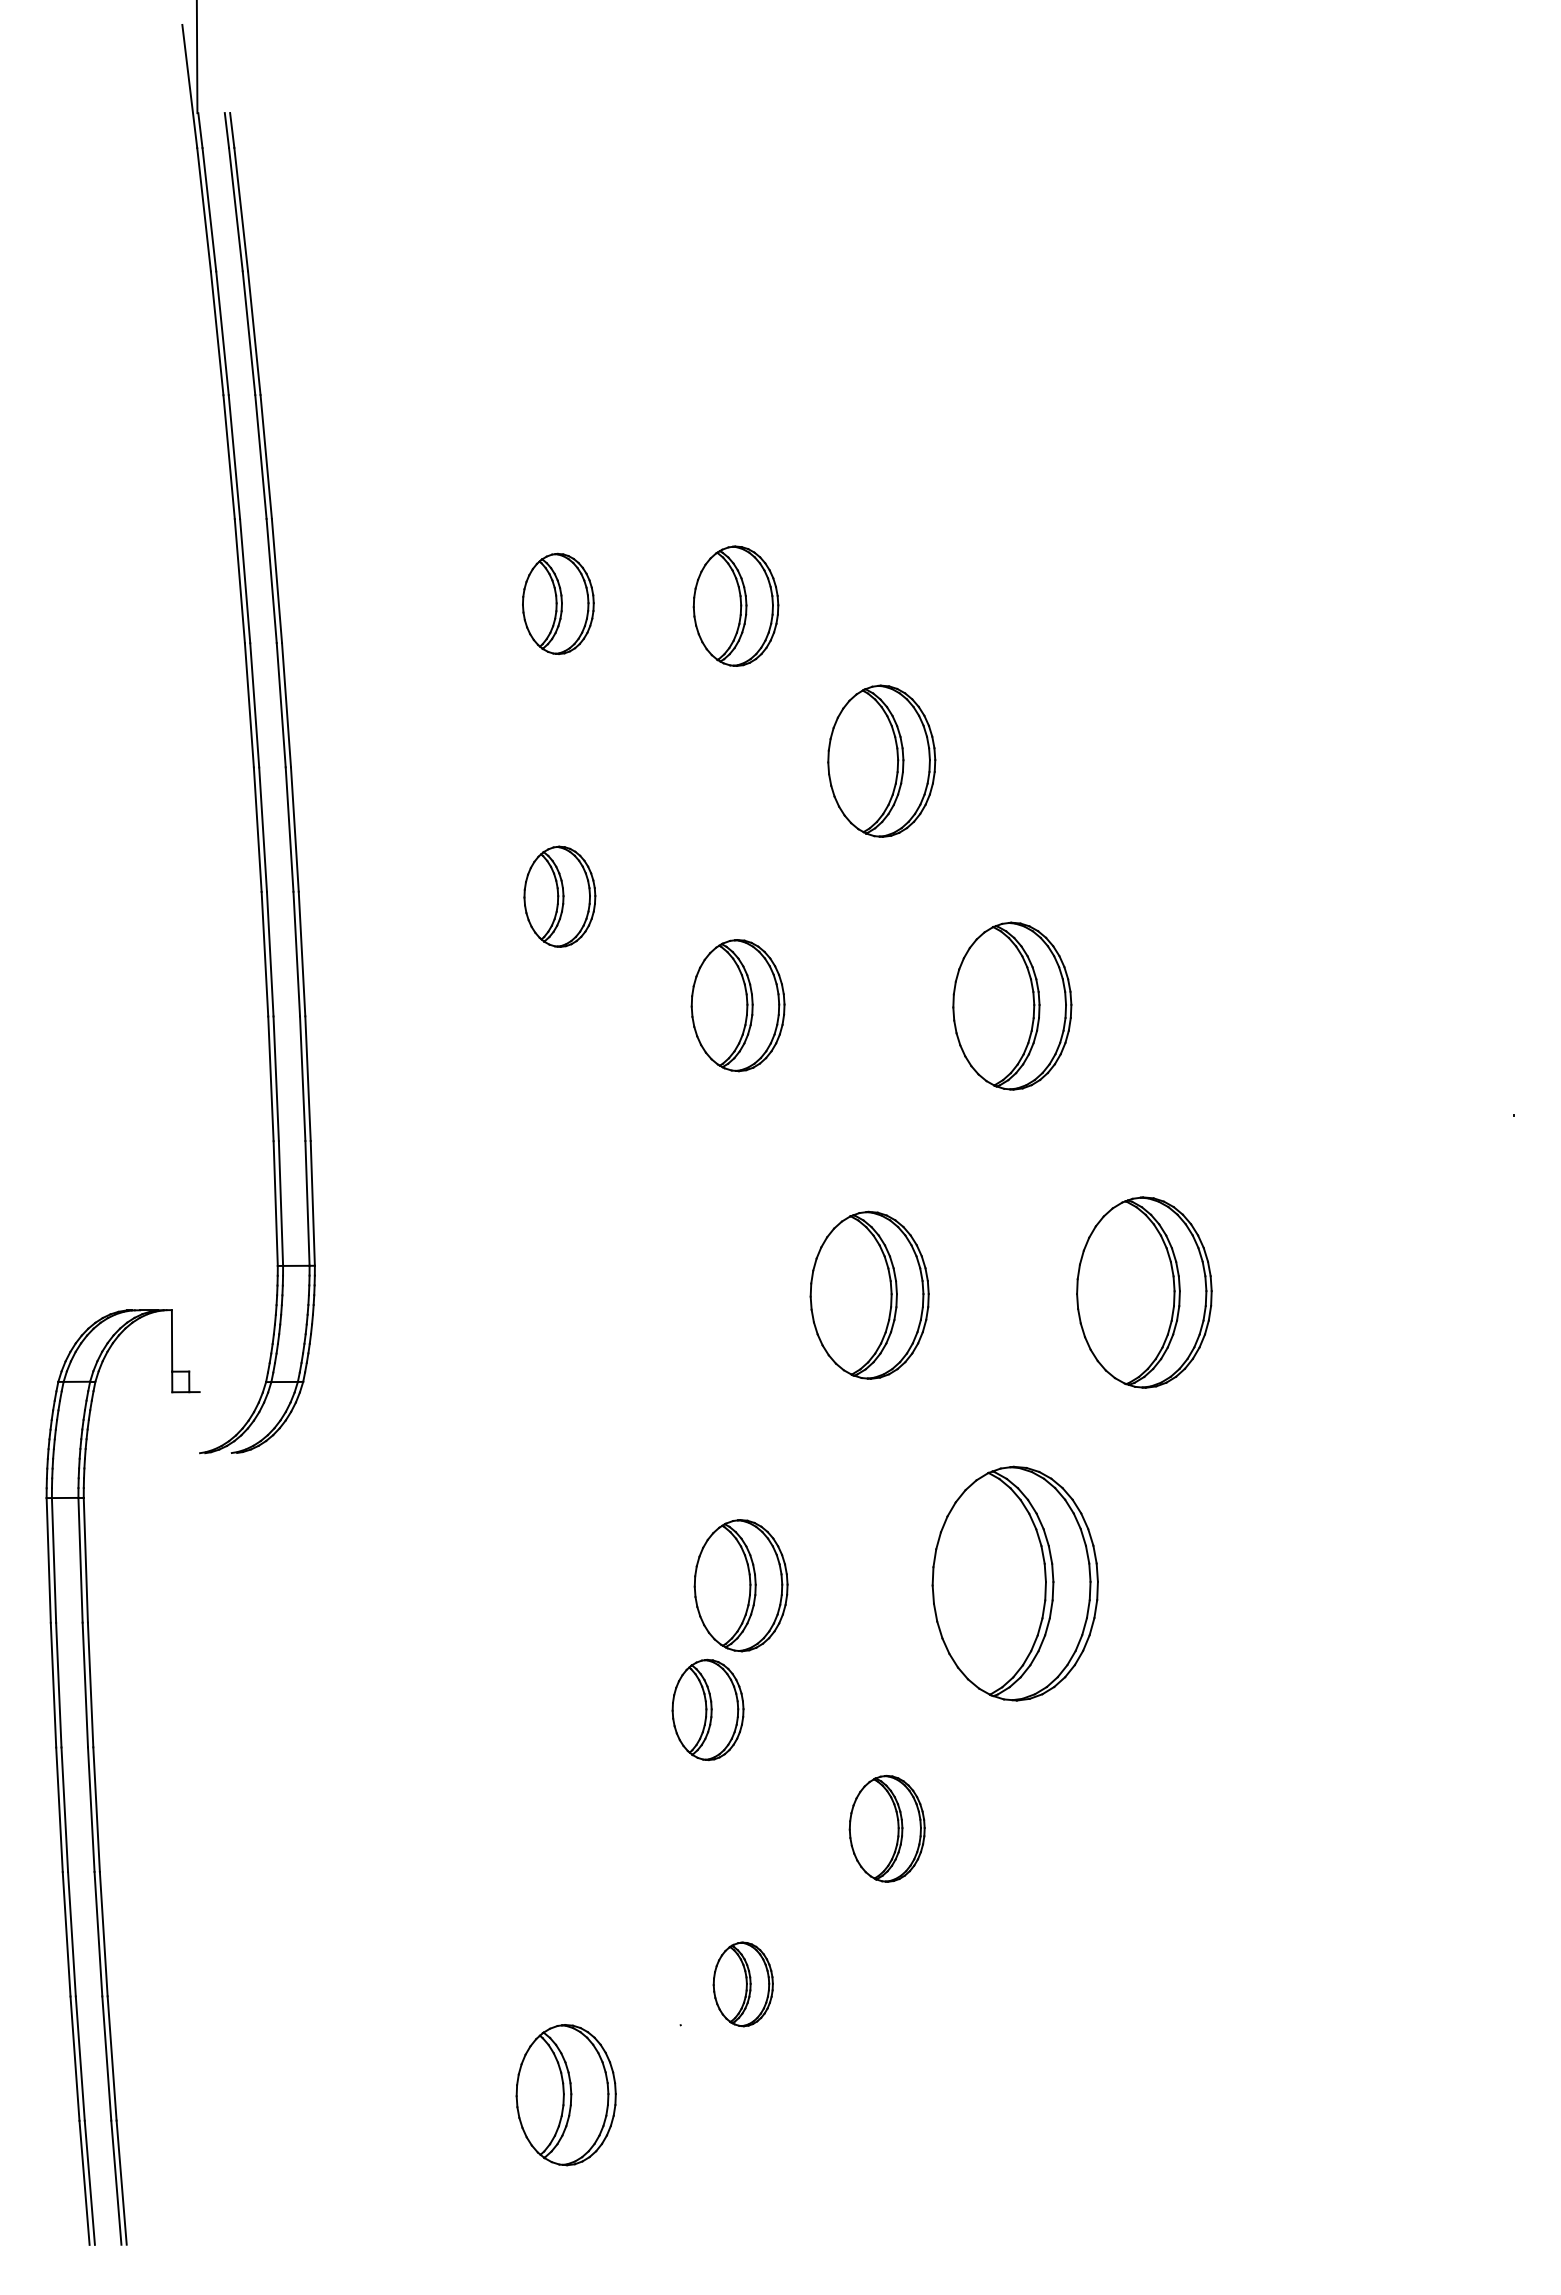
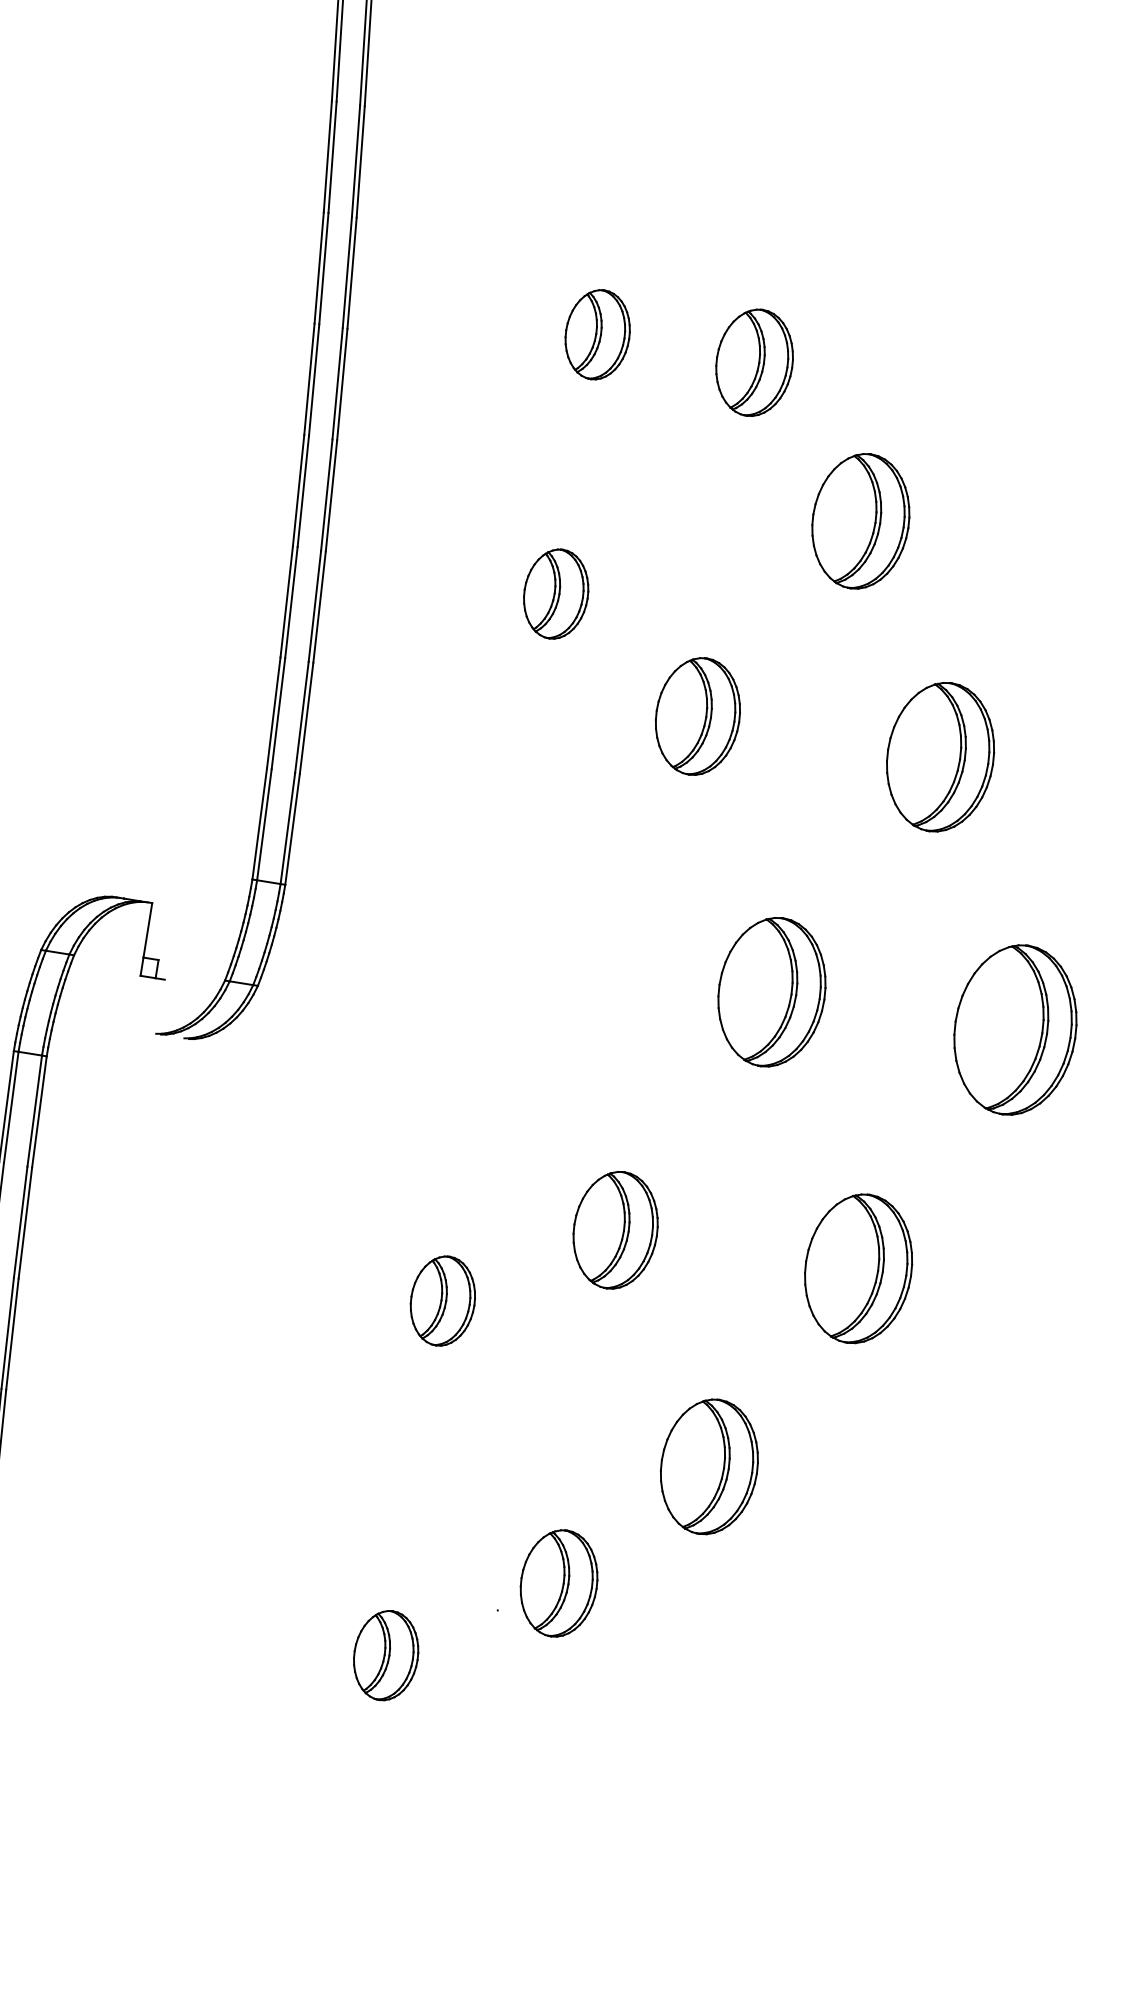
part: (1015, 1583) -> (858, 1268), size x0.71
part: (707, 1709) -> (442, 1300), moved
part: (886, 1828) -> (708, 1466), size x1.43
part: (743, 1984) -> (559, 1583), size x1.43
part: (565, 2095) -> (385, 1655), size x0.71

